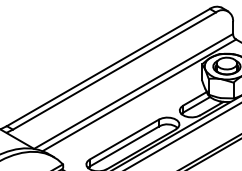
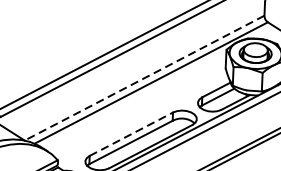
line: (133, 91) -> (144, 78), solid -> dashed
line: (124, 139) -> (131, 134), solid -> dashed

